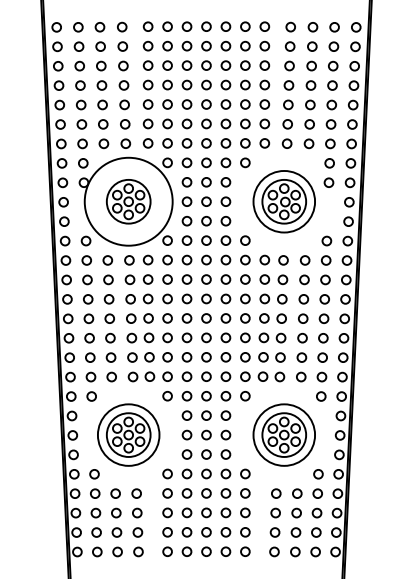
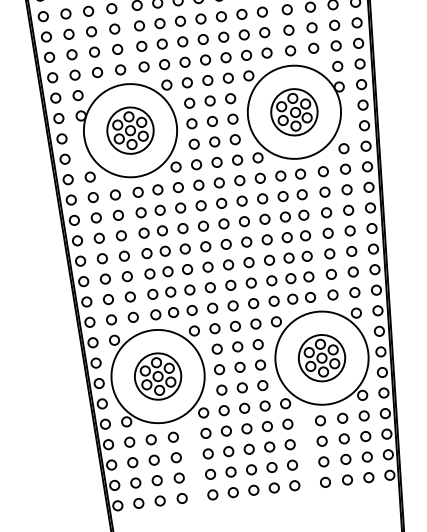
circle: (284, 201) -> (294, 112), size x1.43
circle: (128, 435) -> (157, 377), size x1.43
circle: (284, 435) -> (322, 358), size x1.43

